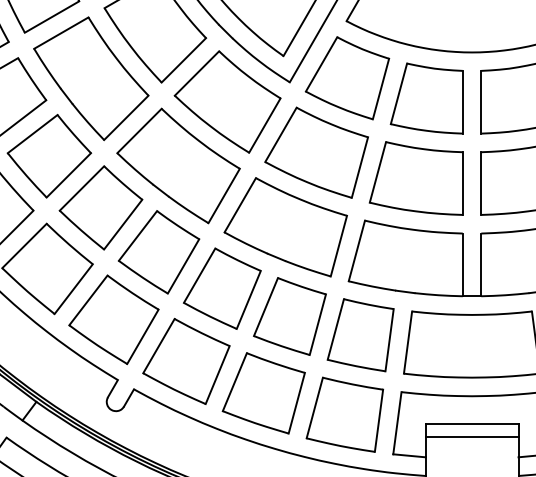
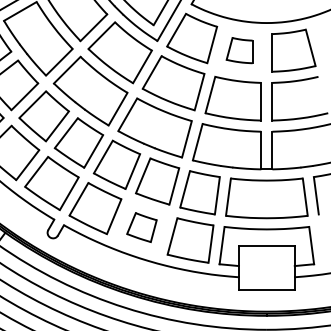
part: (426, 98) -> (239, 50), size x0.6
part: (263, 393) -> (141, 227), size x0.6
line: (471, 438) -> (266, 254), removed

